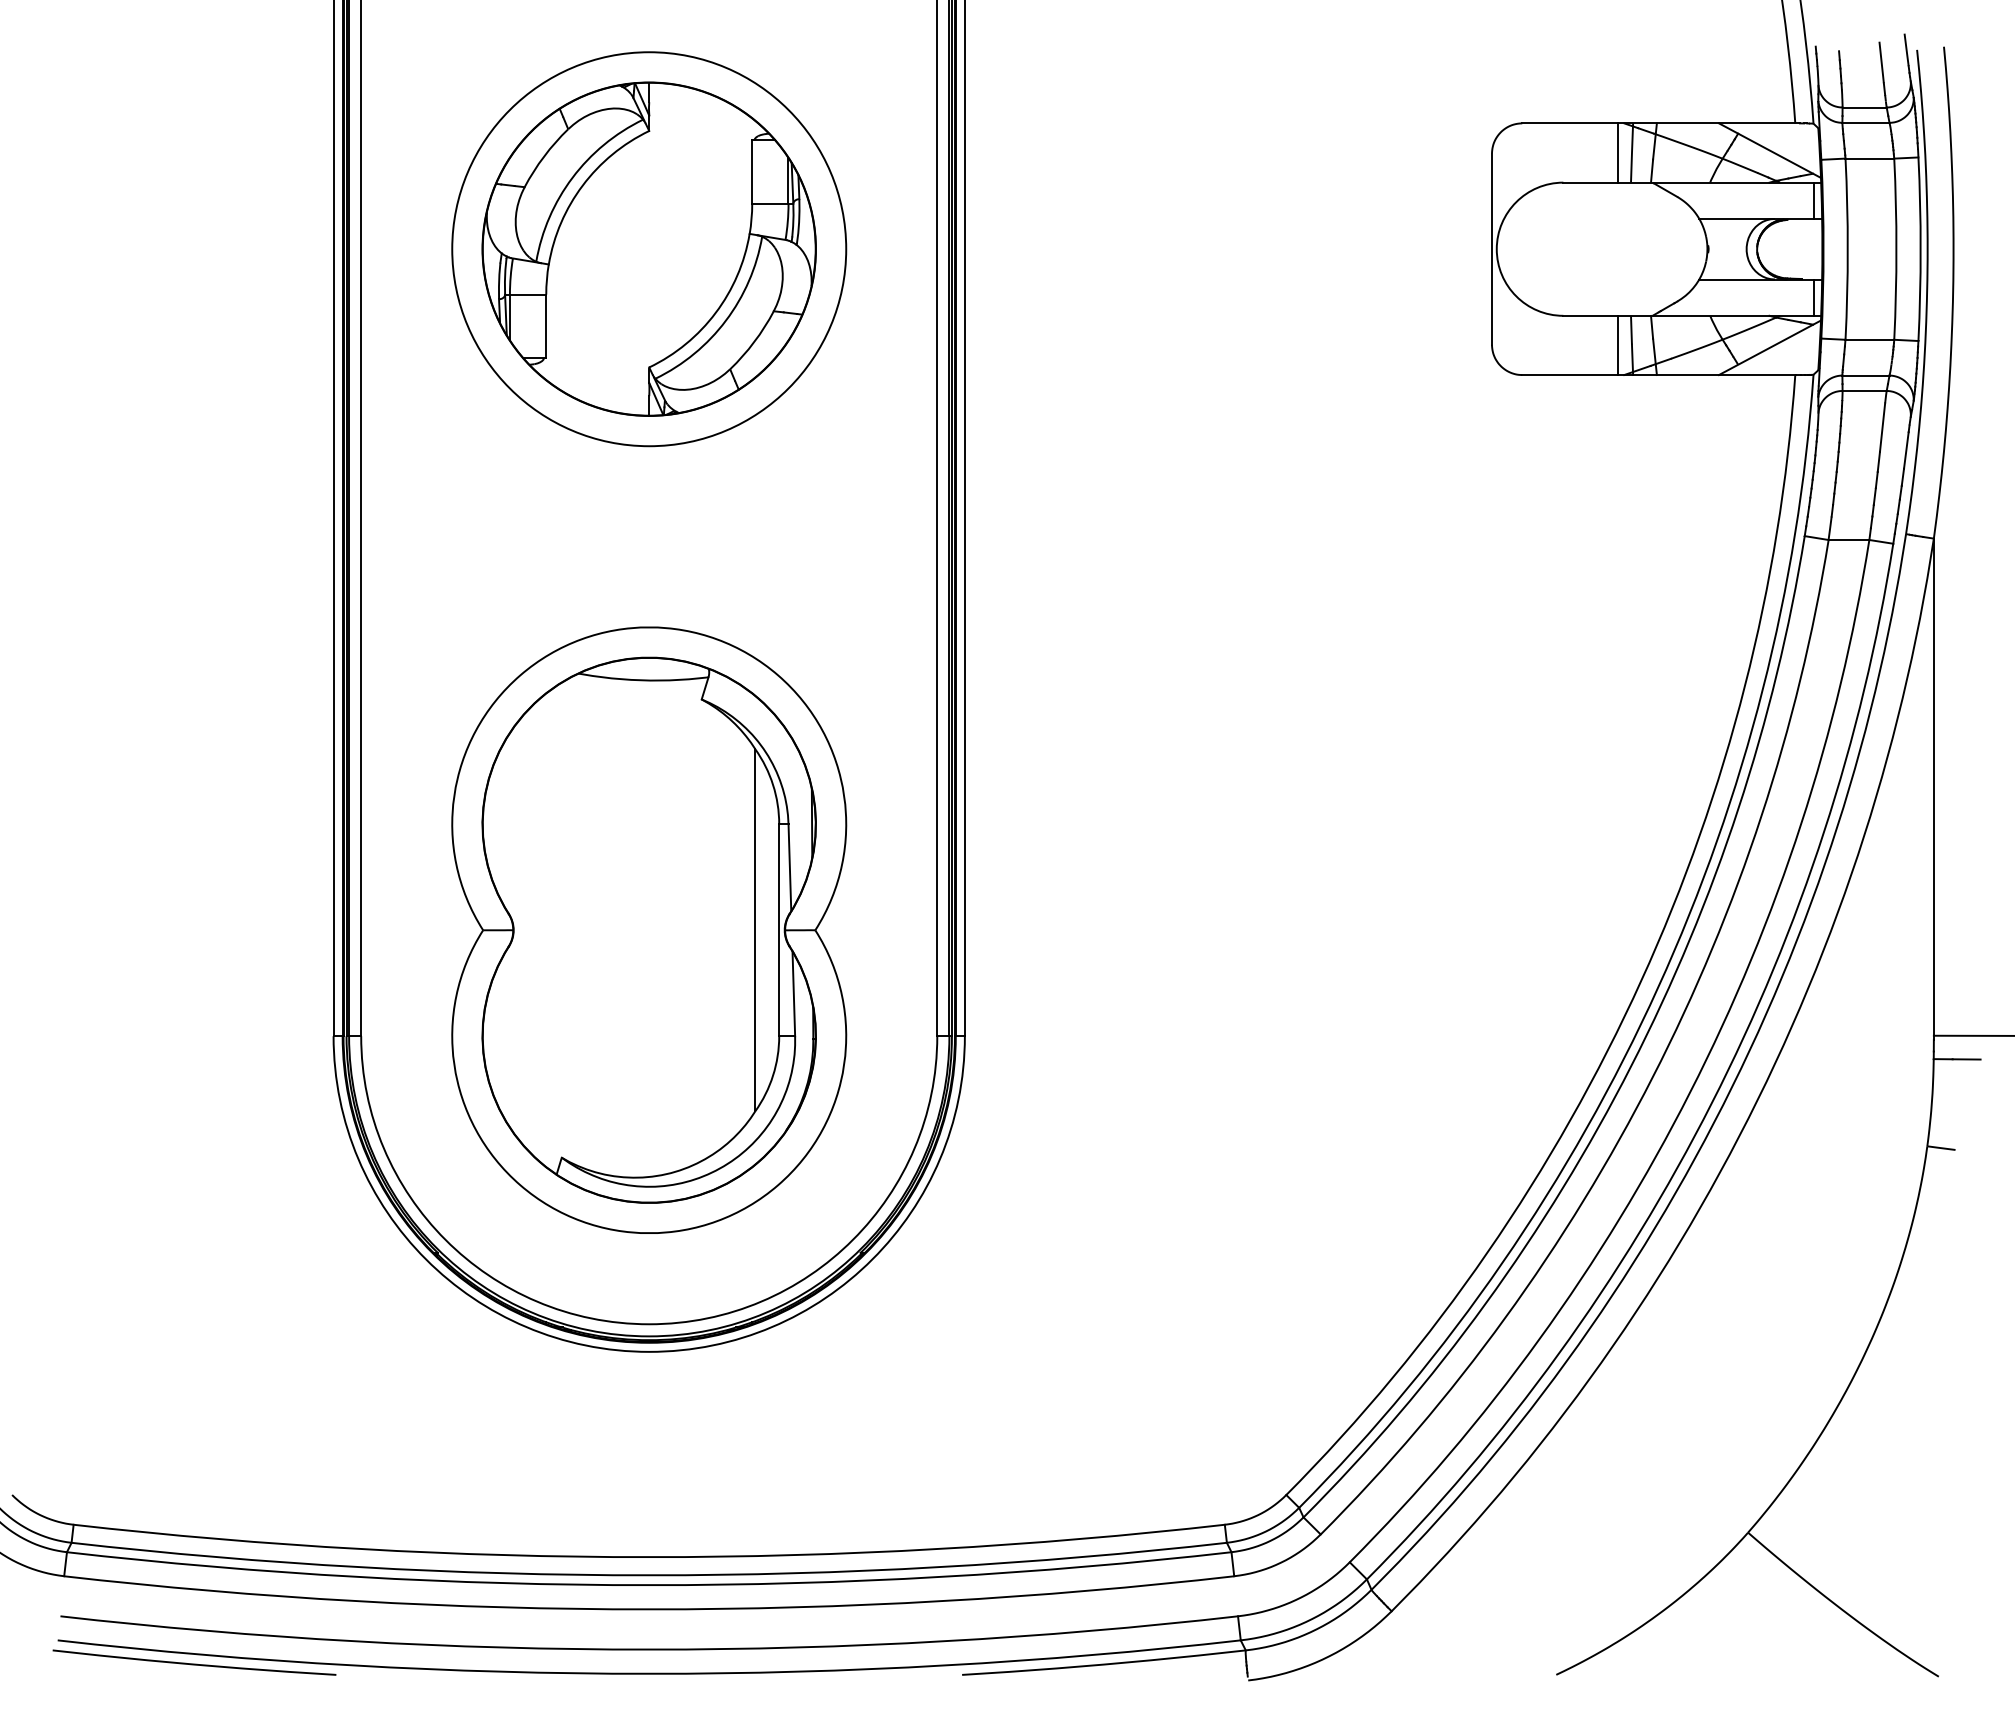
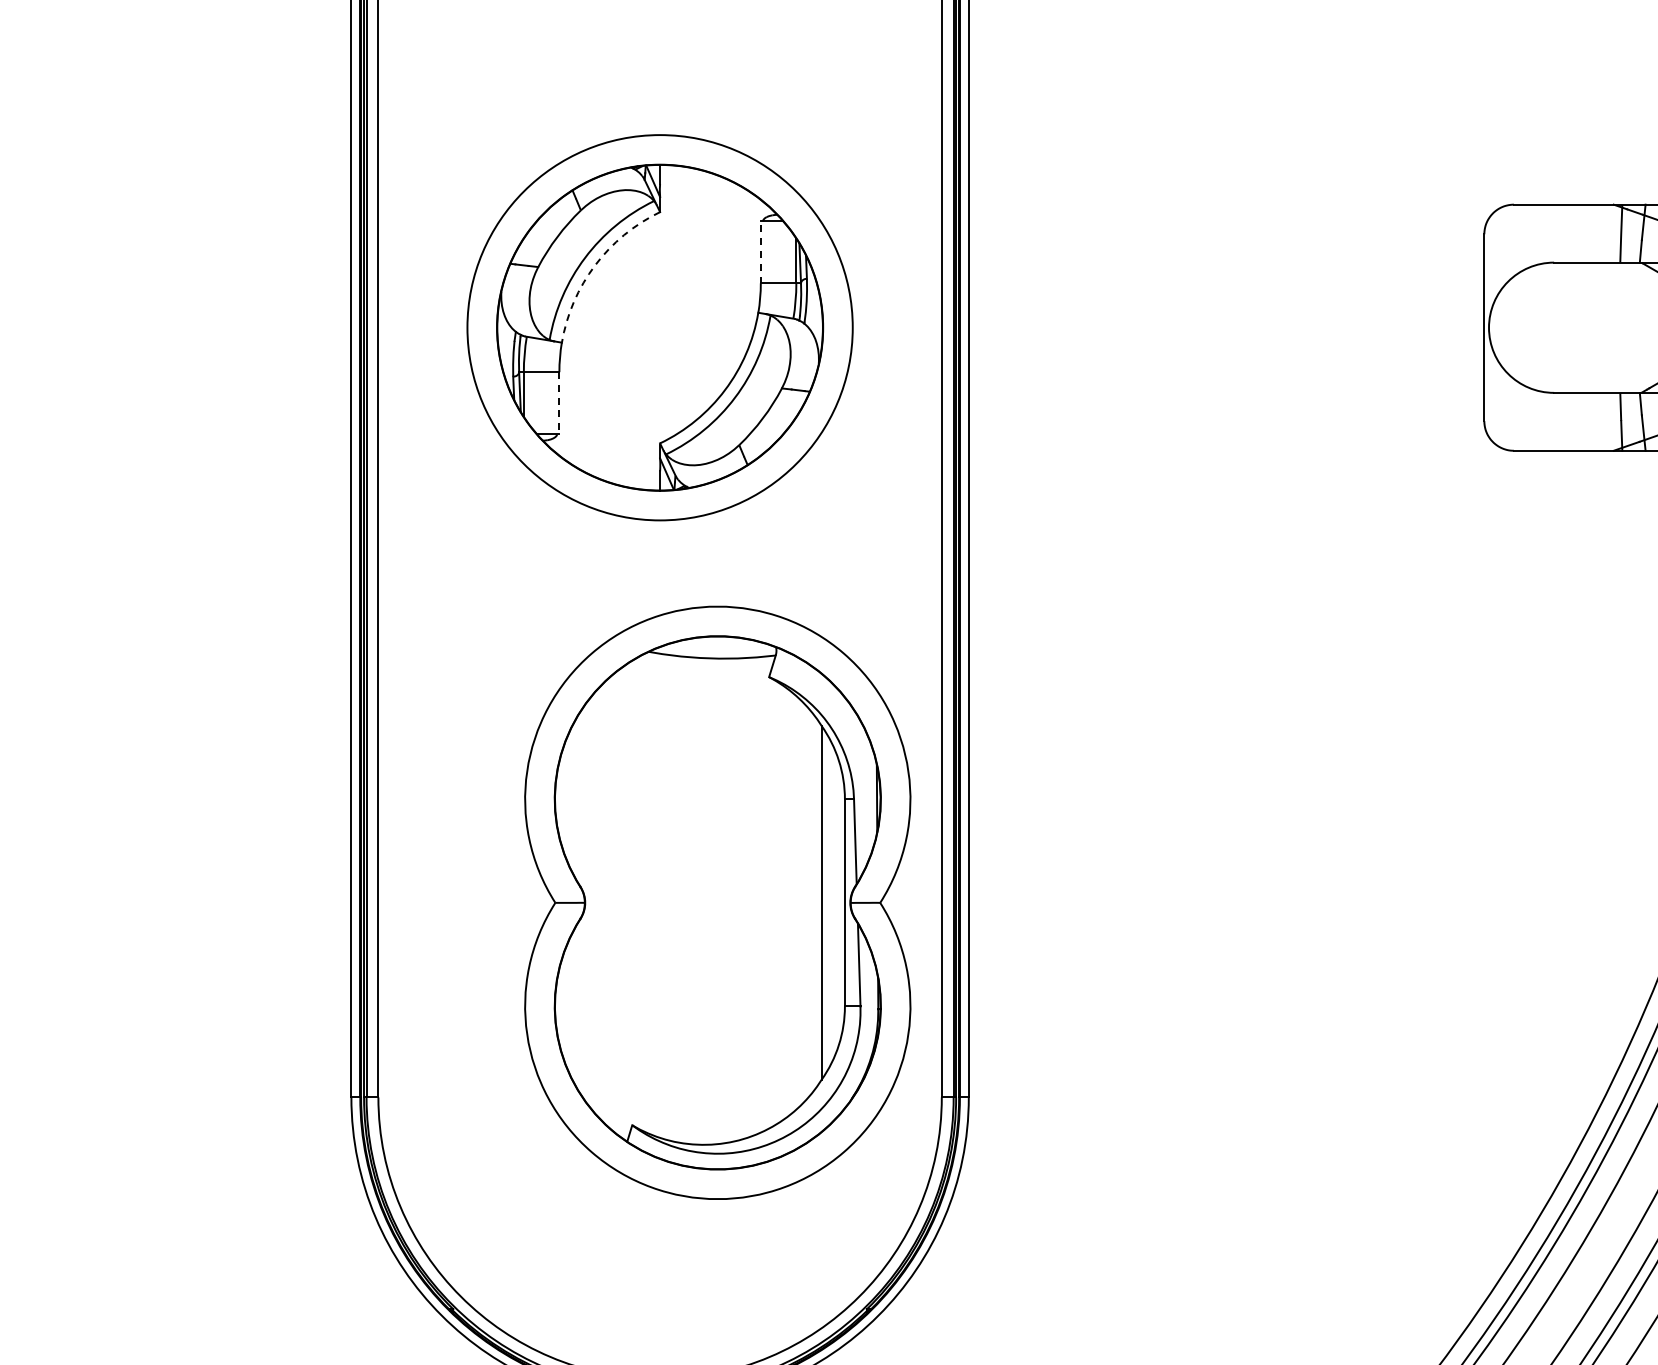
line: (1617, 152) -> (1607, 233), removed
line: (752, 172) -> (761, 252), solid -> dashed
arc: (582, 185) -> (594, 265), solid -> dashed
line: (546, 326) -> (559, 403), solid -> dashed
line: (1617, 345) -> (1607, 421), removed
part: (649, 929) -> (718, 902), moved

